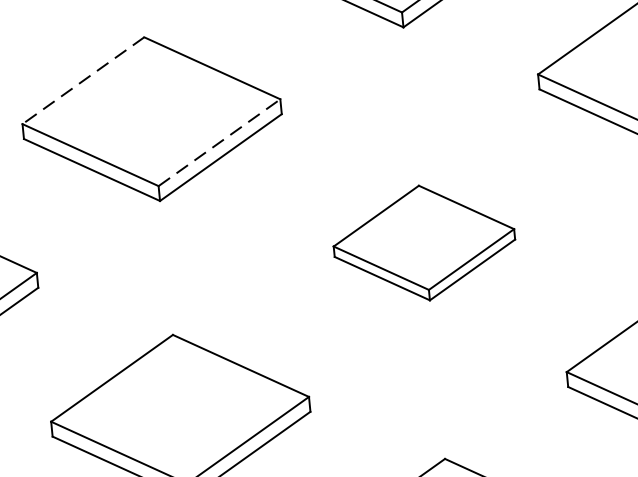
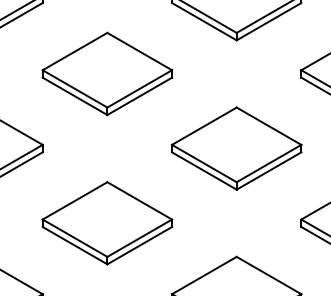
line: (82, 80) -> (74, 51), dashed -> solid
line: (220, 141) -> (140, 88), dashed -> solid
part: (423, 242) -> (236, 148), size x1.43

